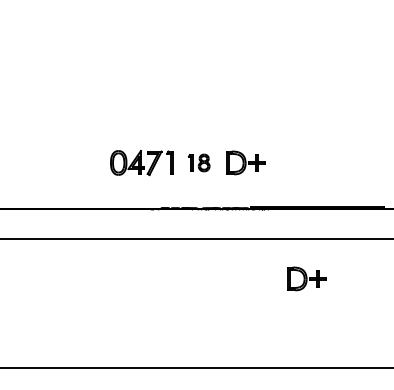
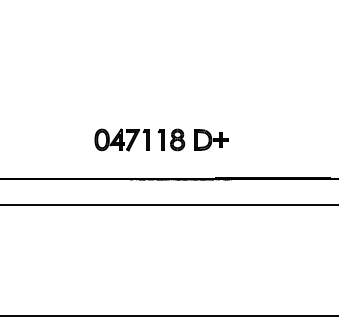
part: (198, 162) -> (170, 139), size x1.43
part: (306, 278) -> (263, 239), removed

